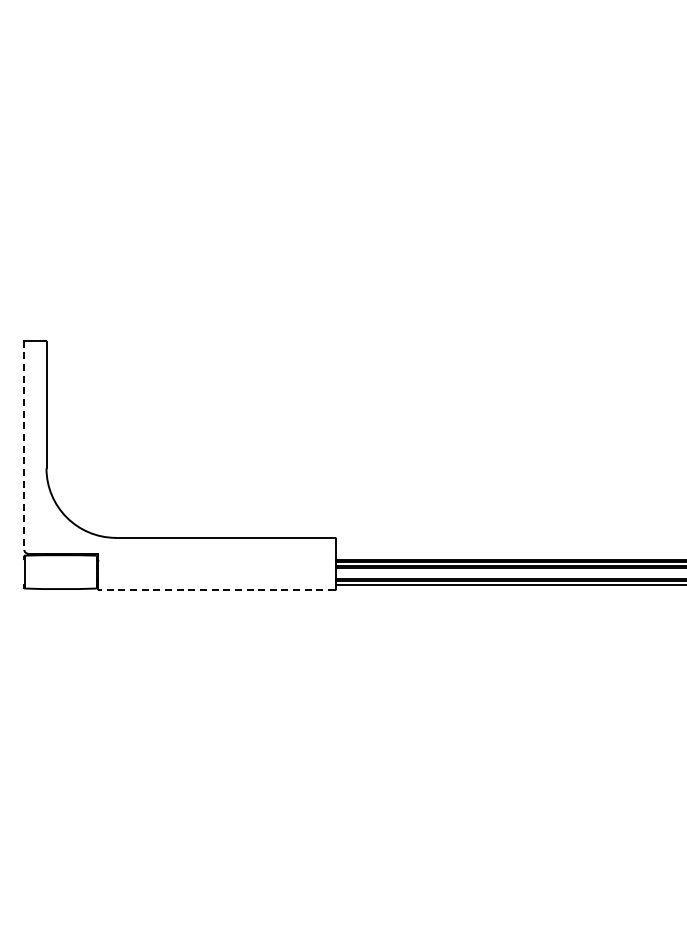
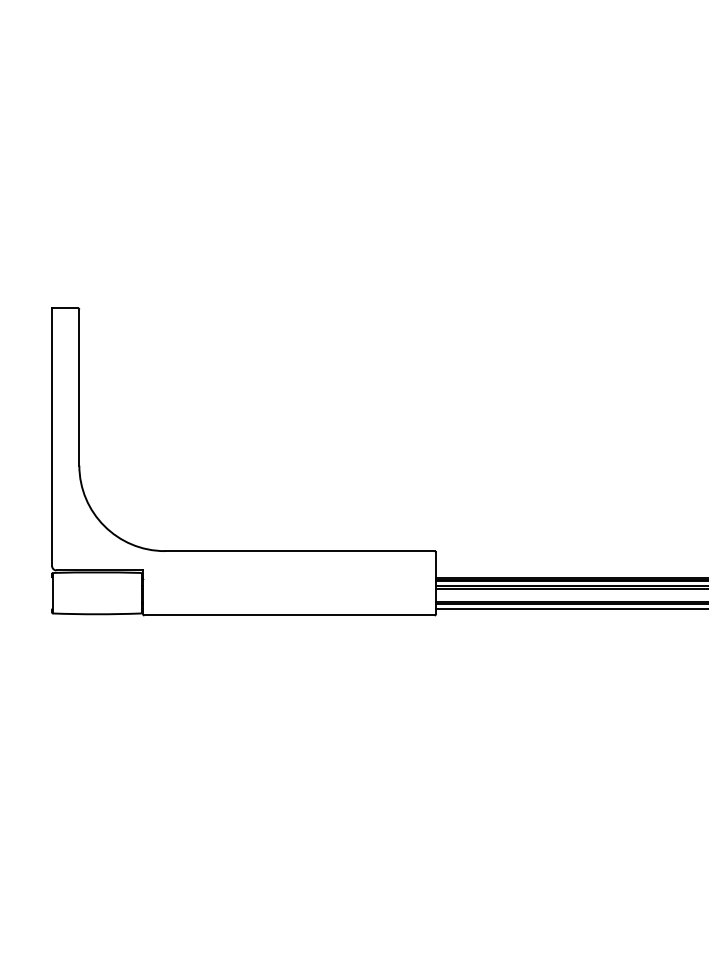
line: (24, 445) -> (52, 437), dashed -> solid
line: (217, 590) -> (289, 615), dashed -> solid

